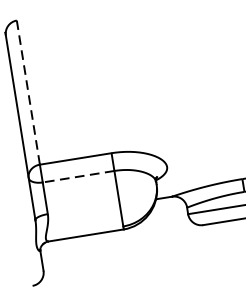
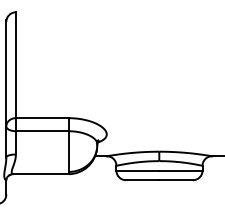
line: (27, 93) -> (15, 65), dashed -> solid
line: (77, 177) -> (41, 131), dashed -> solid

